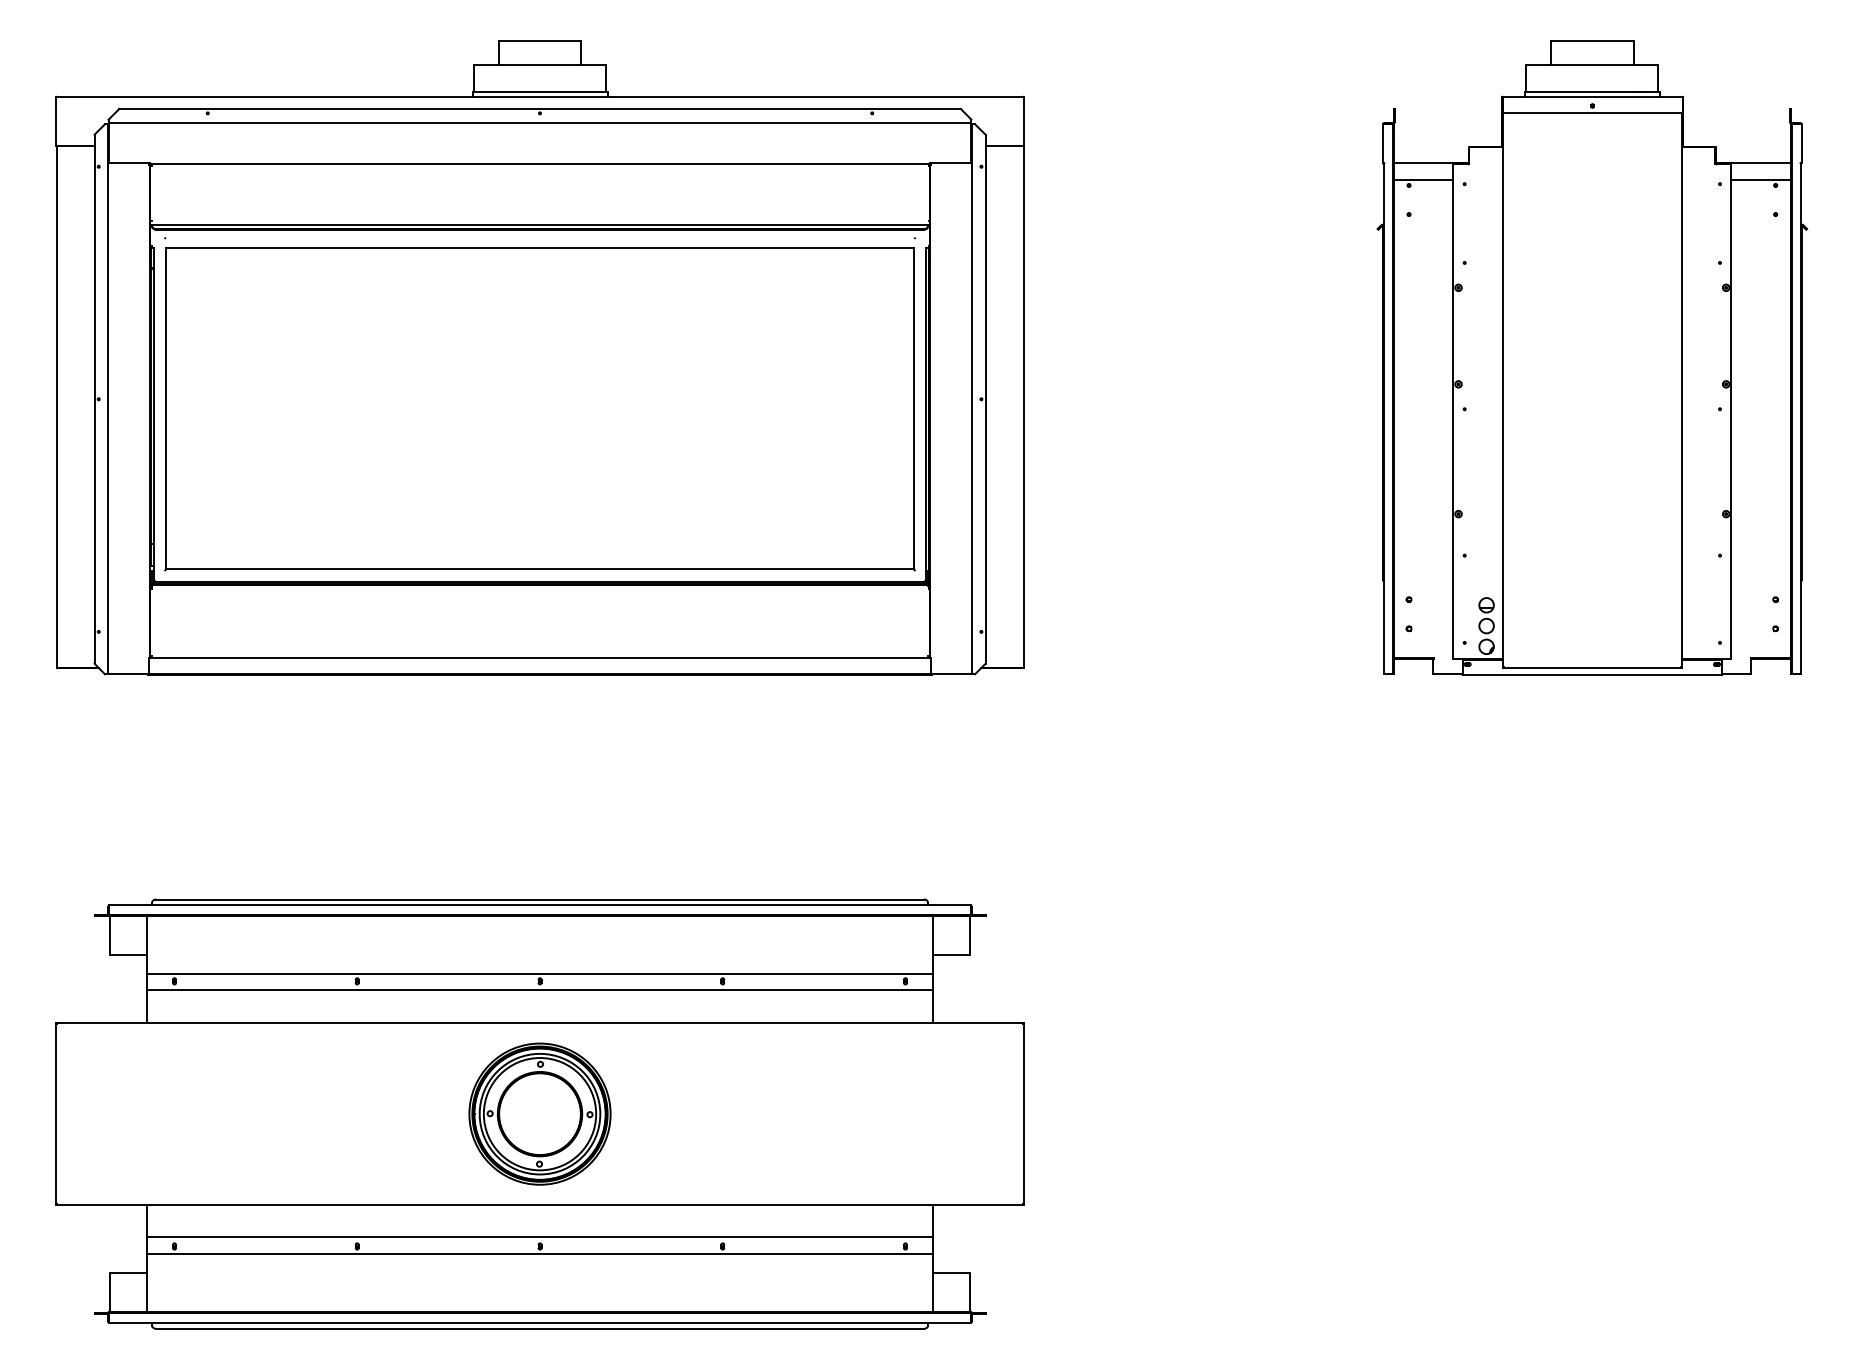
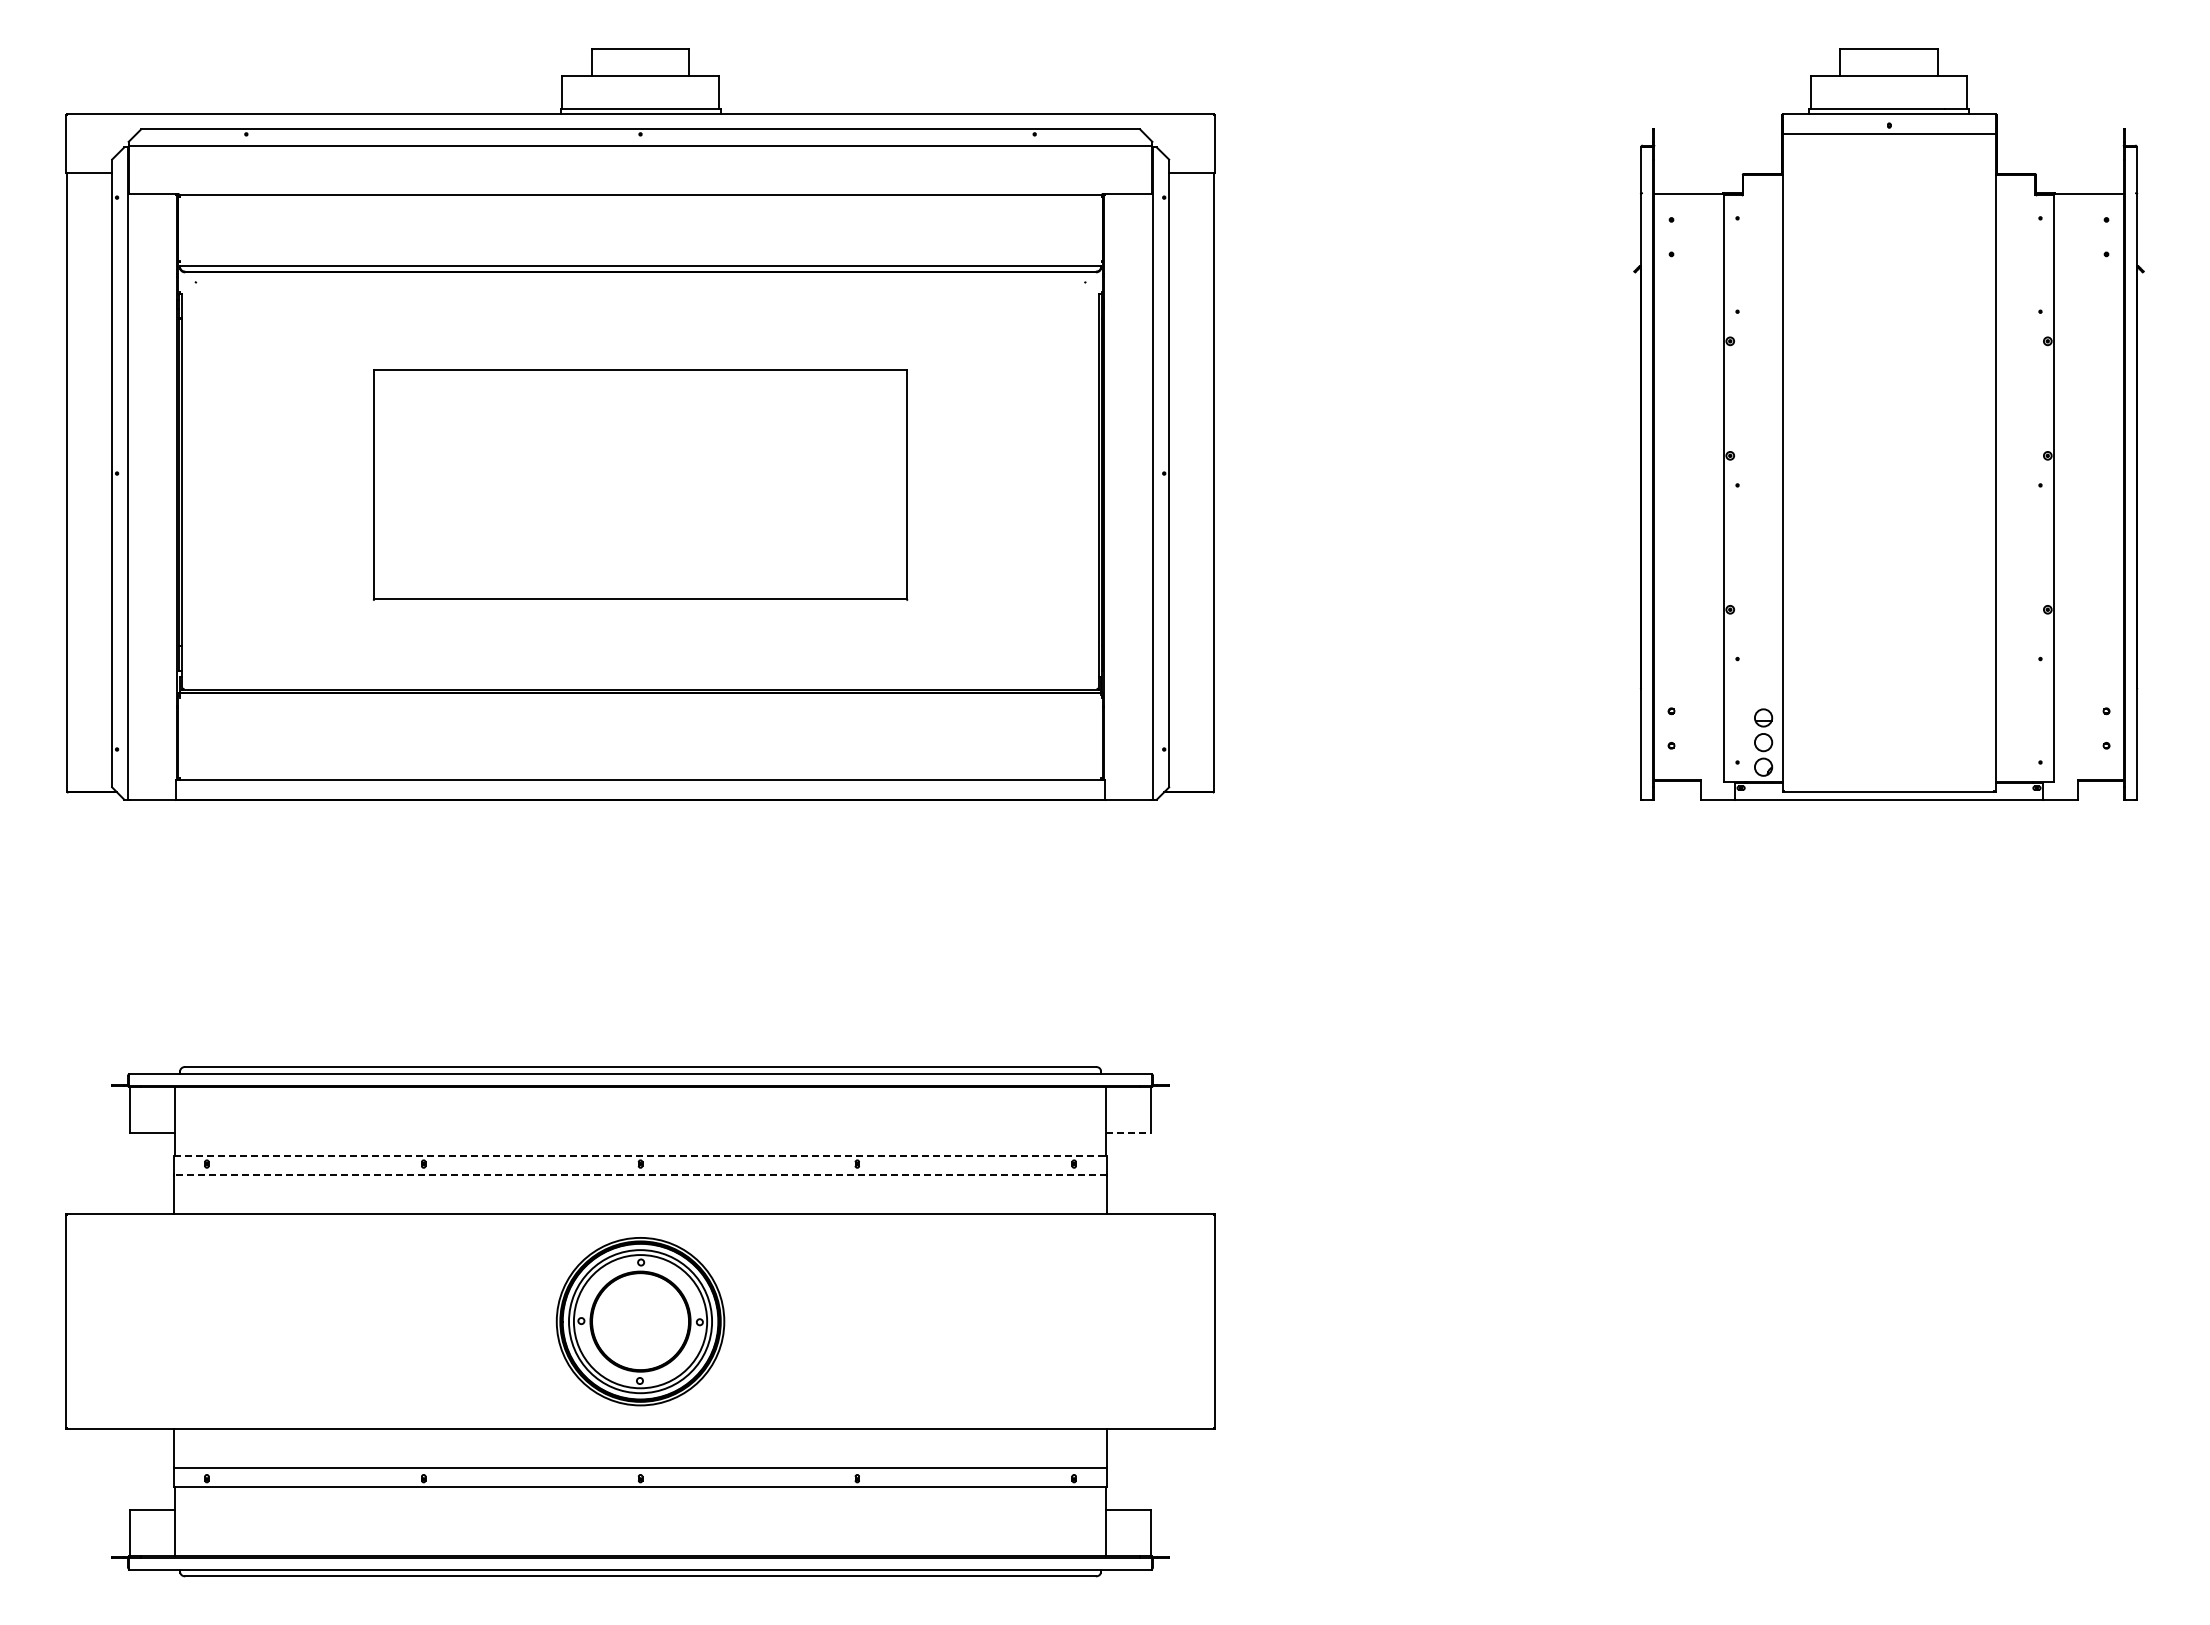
line: (1423, 180) -> (1688, 213), removed
line: (1760, 180) -> (2088, 213), removed
part: (539, 409) -> (640, 485), size x0.6
line: (952, 955) -> (1129, 1133), solid -> dashed
line: (539, 974) -> (640, 1155), solid -> dashed
line: (539, 990) -> (640, 1174), solid -> dashed

